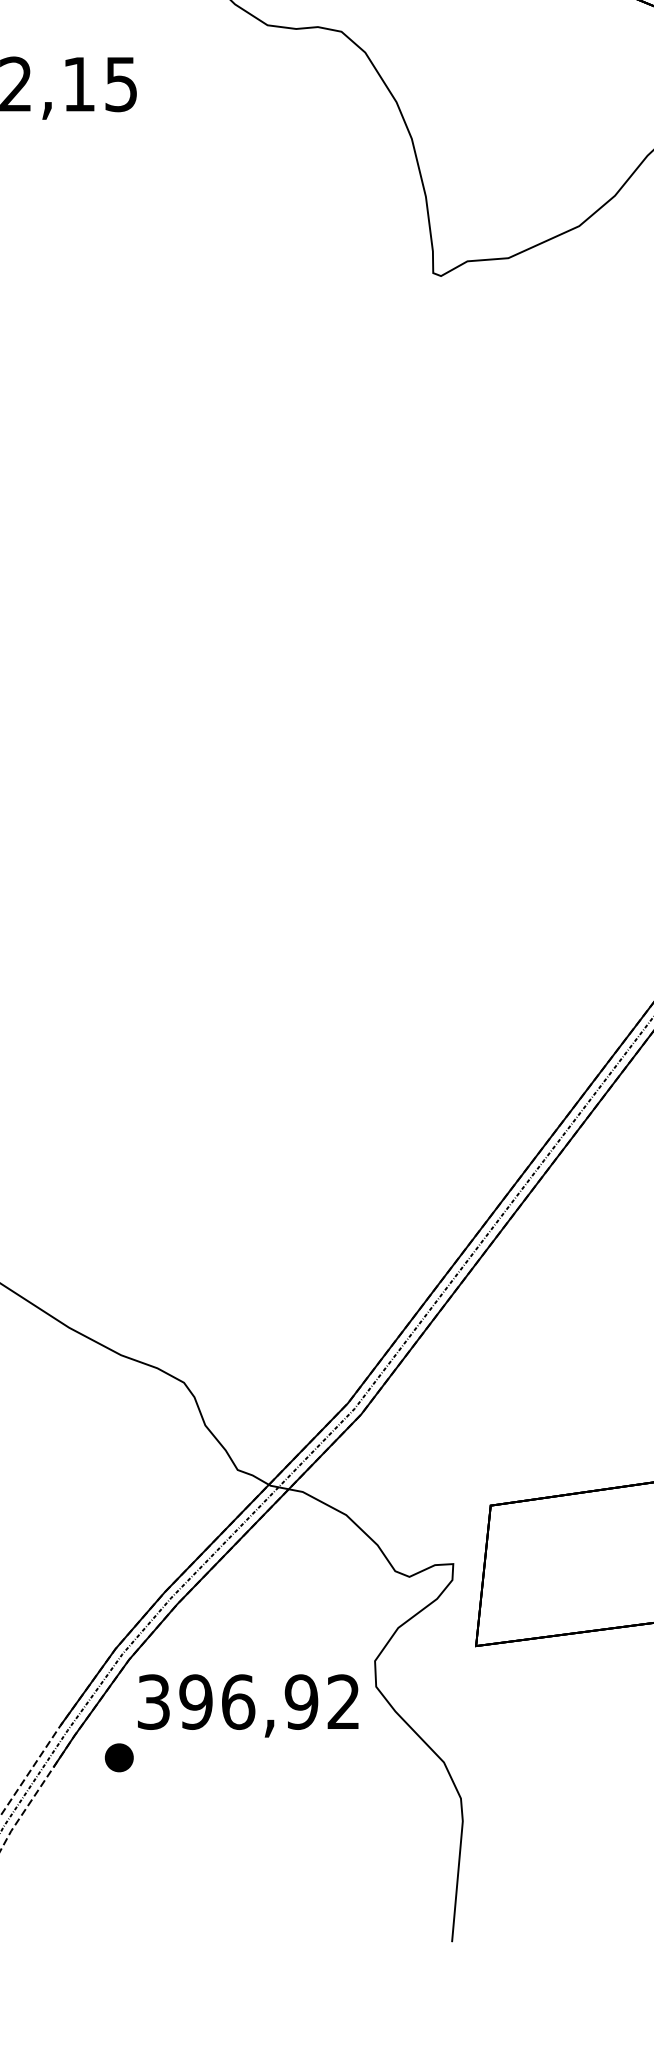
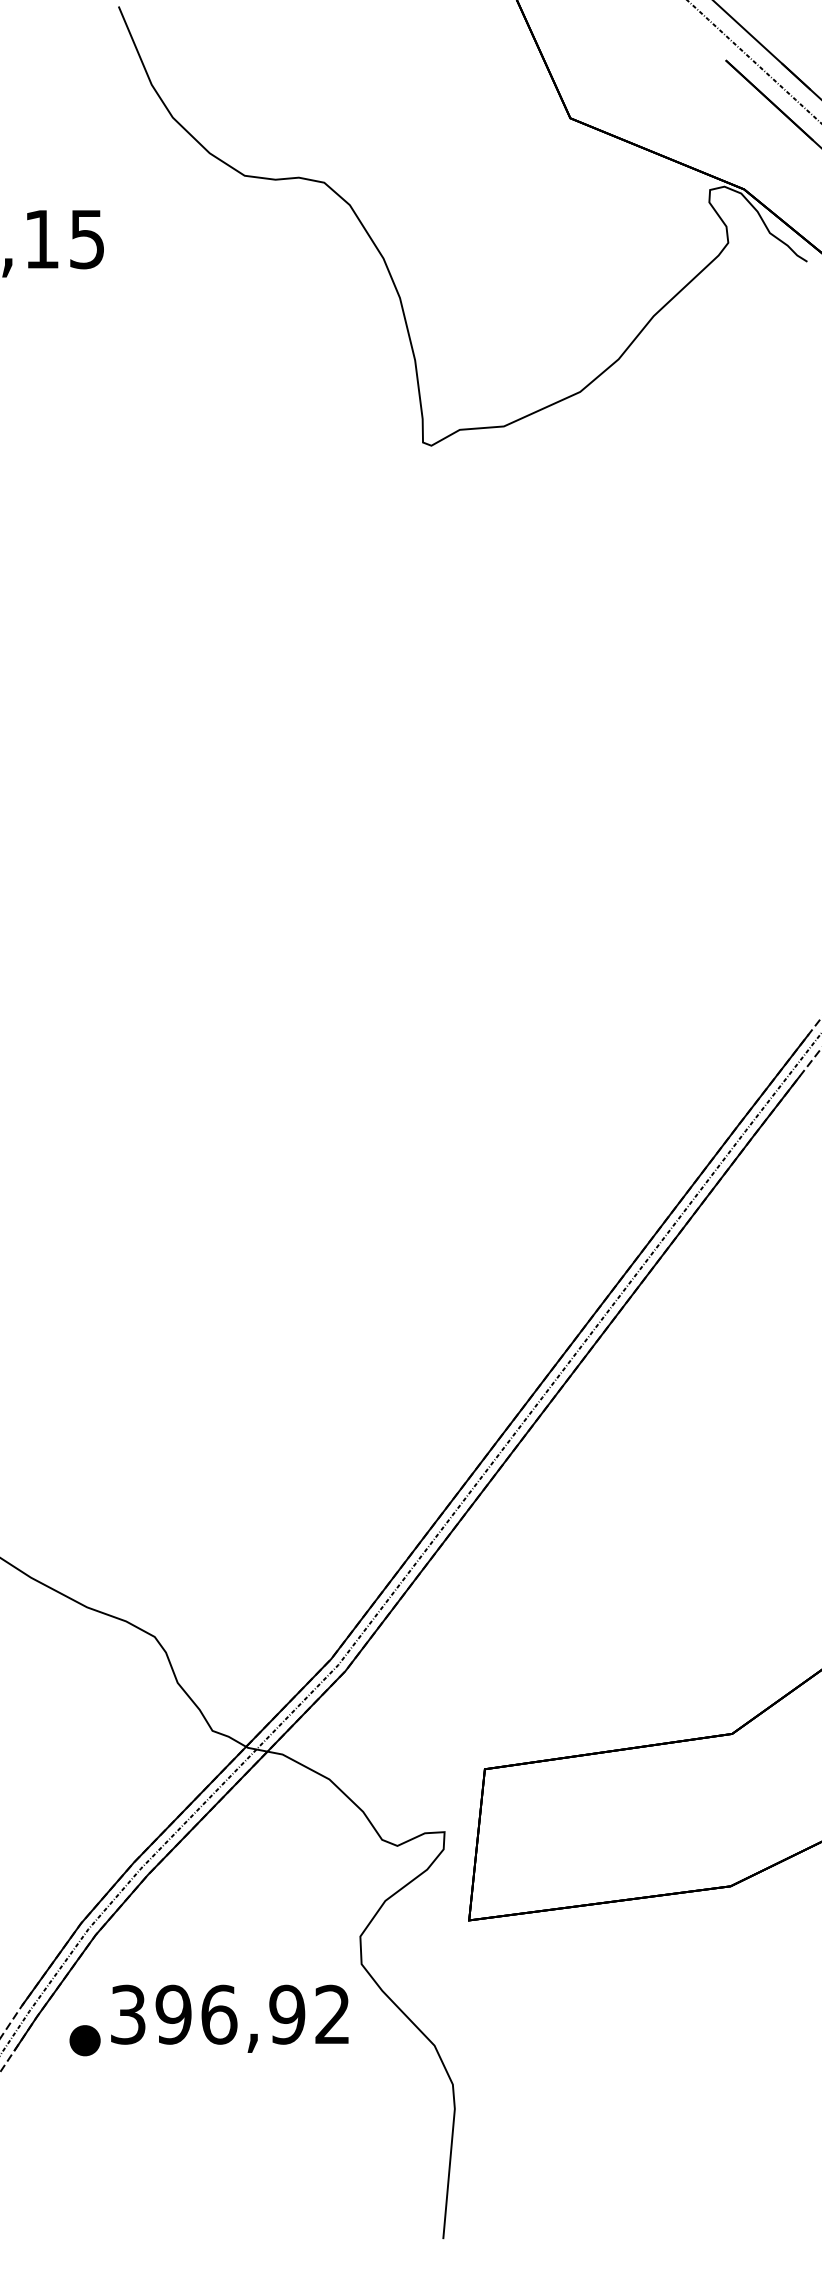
text: (247, 1705) -> (229, 2018), moved

